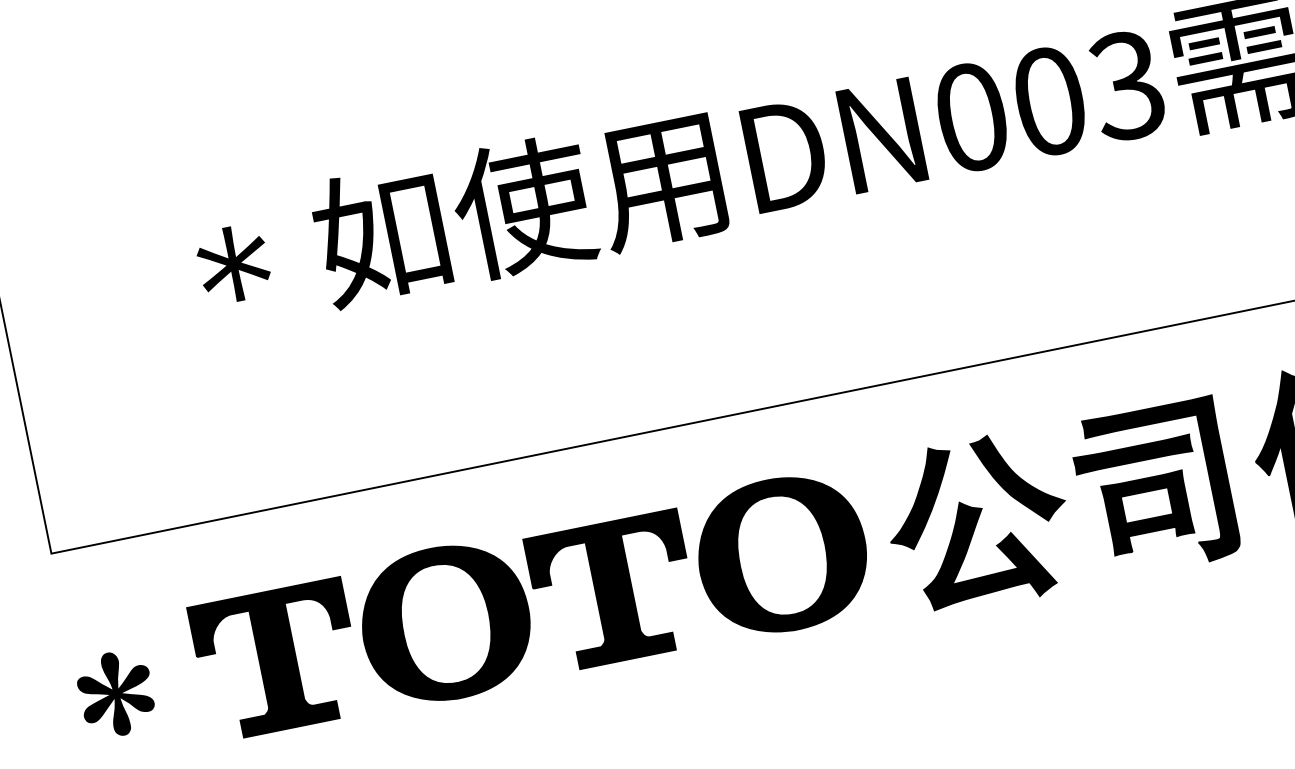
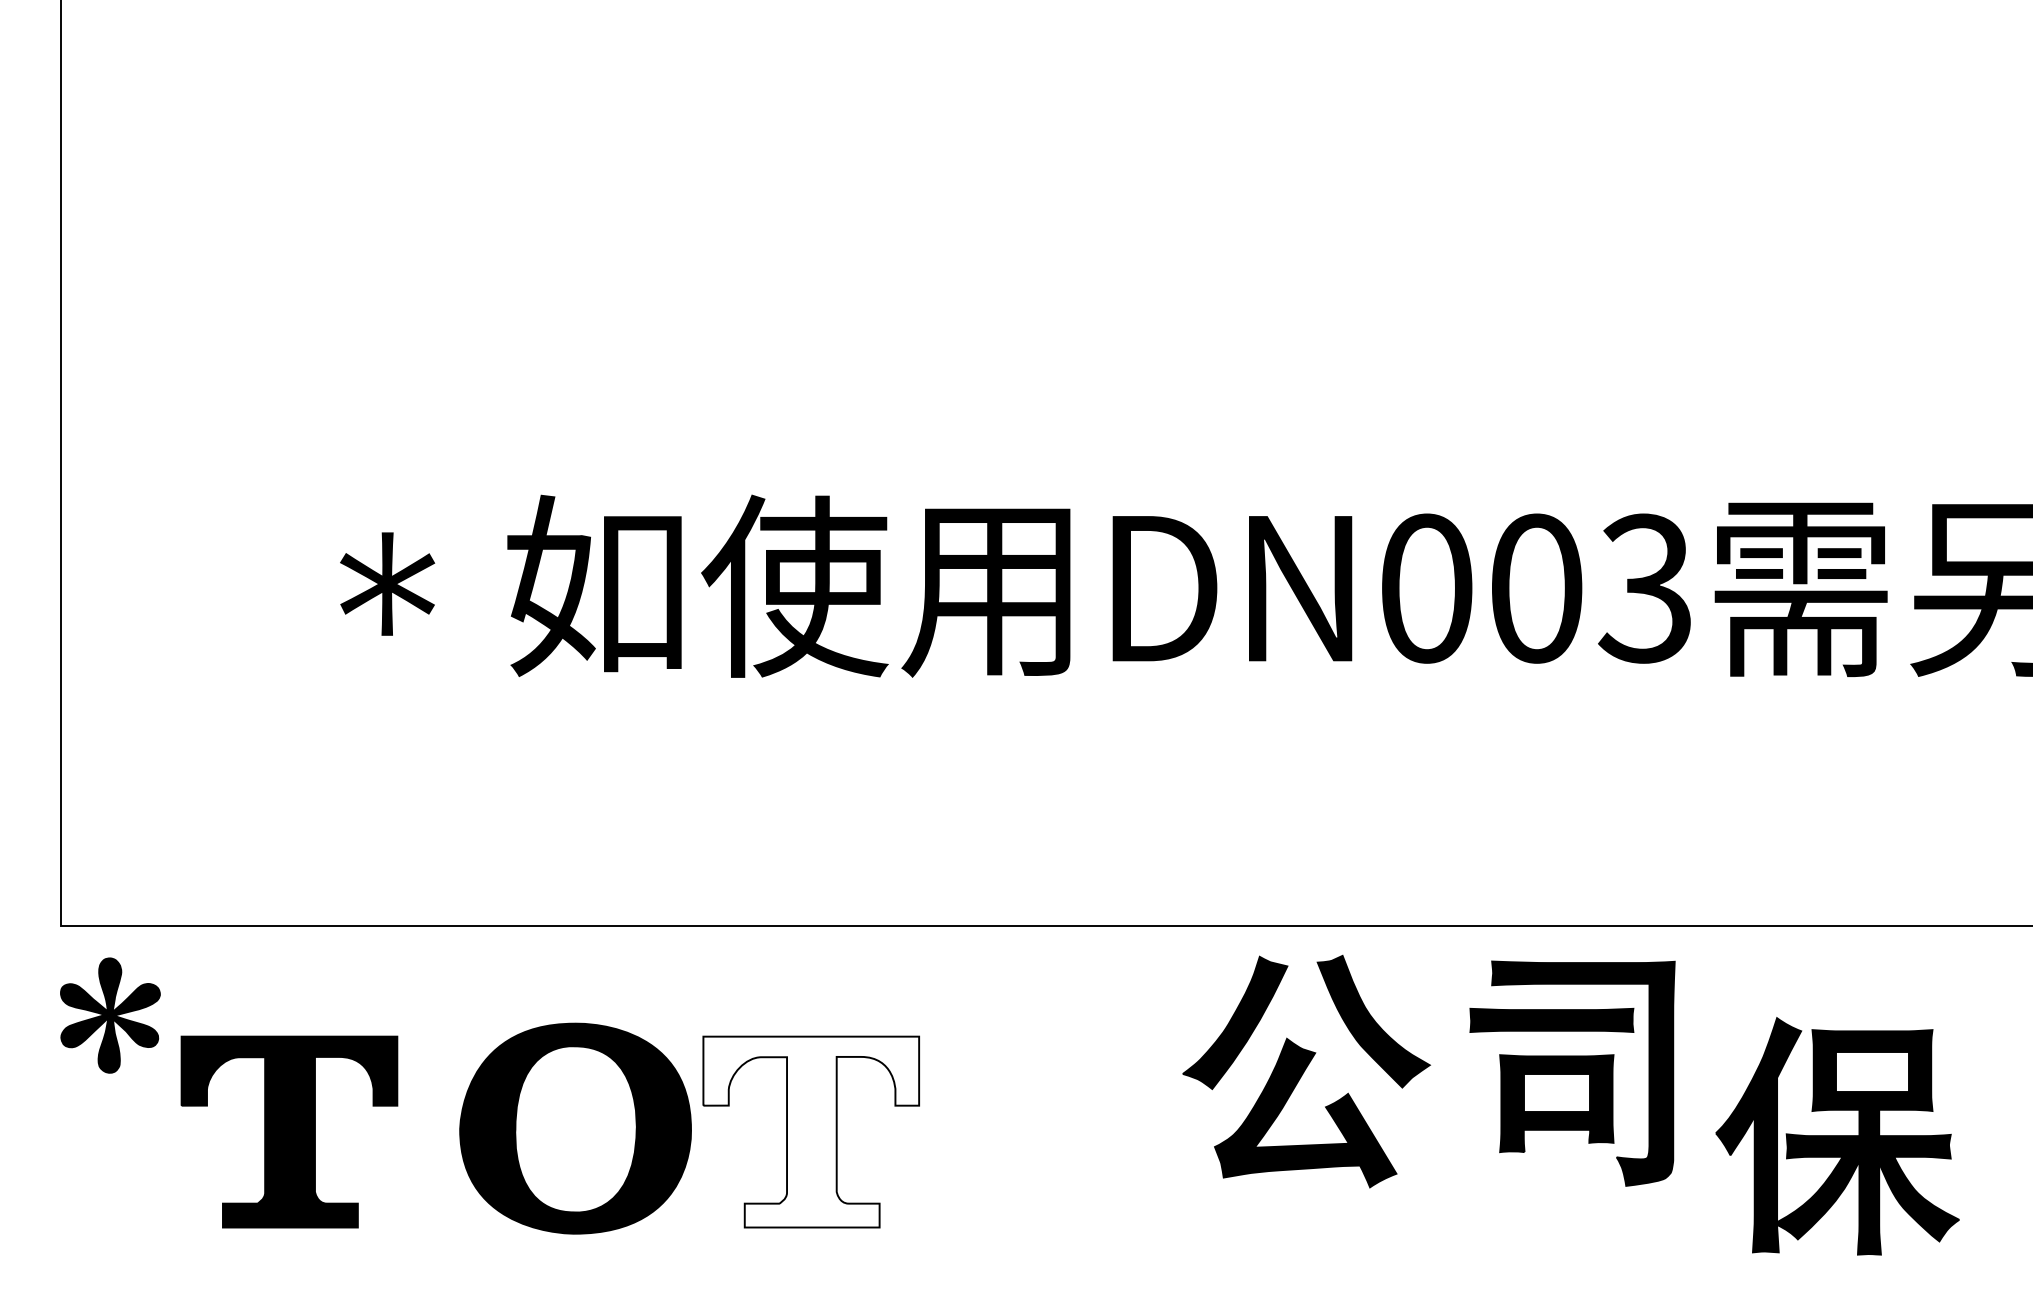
part: (1155, 489) -> (1572, 1073), moved
part: (978, 523) -> (1306, 1071), moved
part: (782, 554) -> (1049, 1128), removed
fill: (613, 591) -> (811, 1131), removed
part: (277, 659) -> (289, 1131), moved
part: (116, 693) -> (110, 1015), moved

